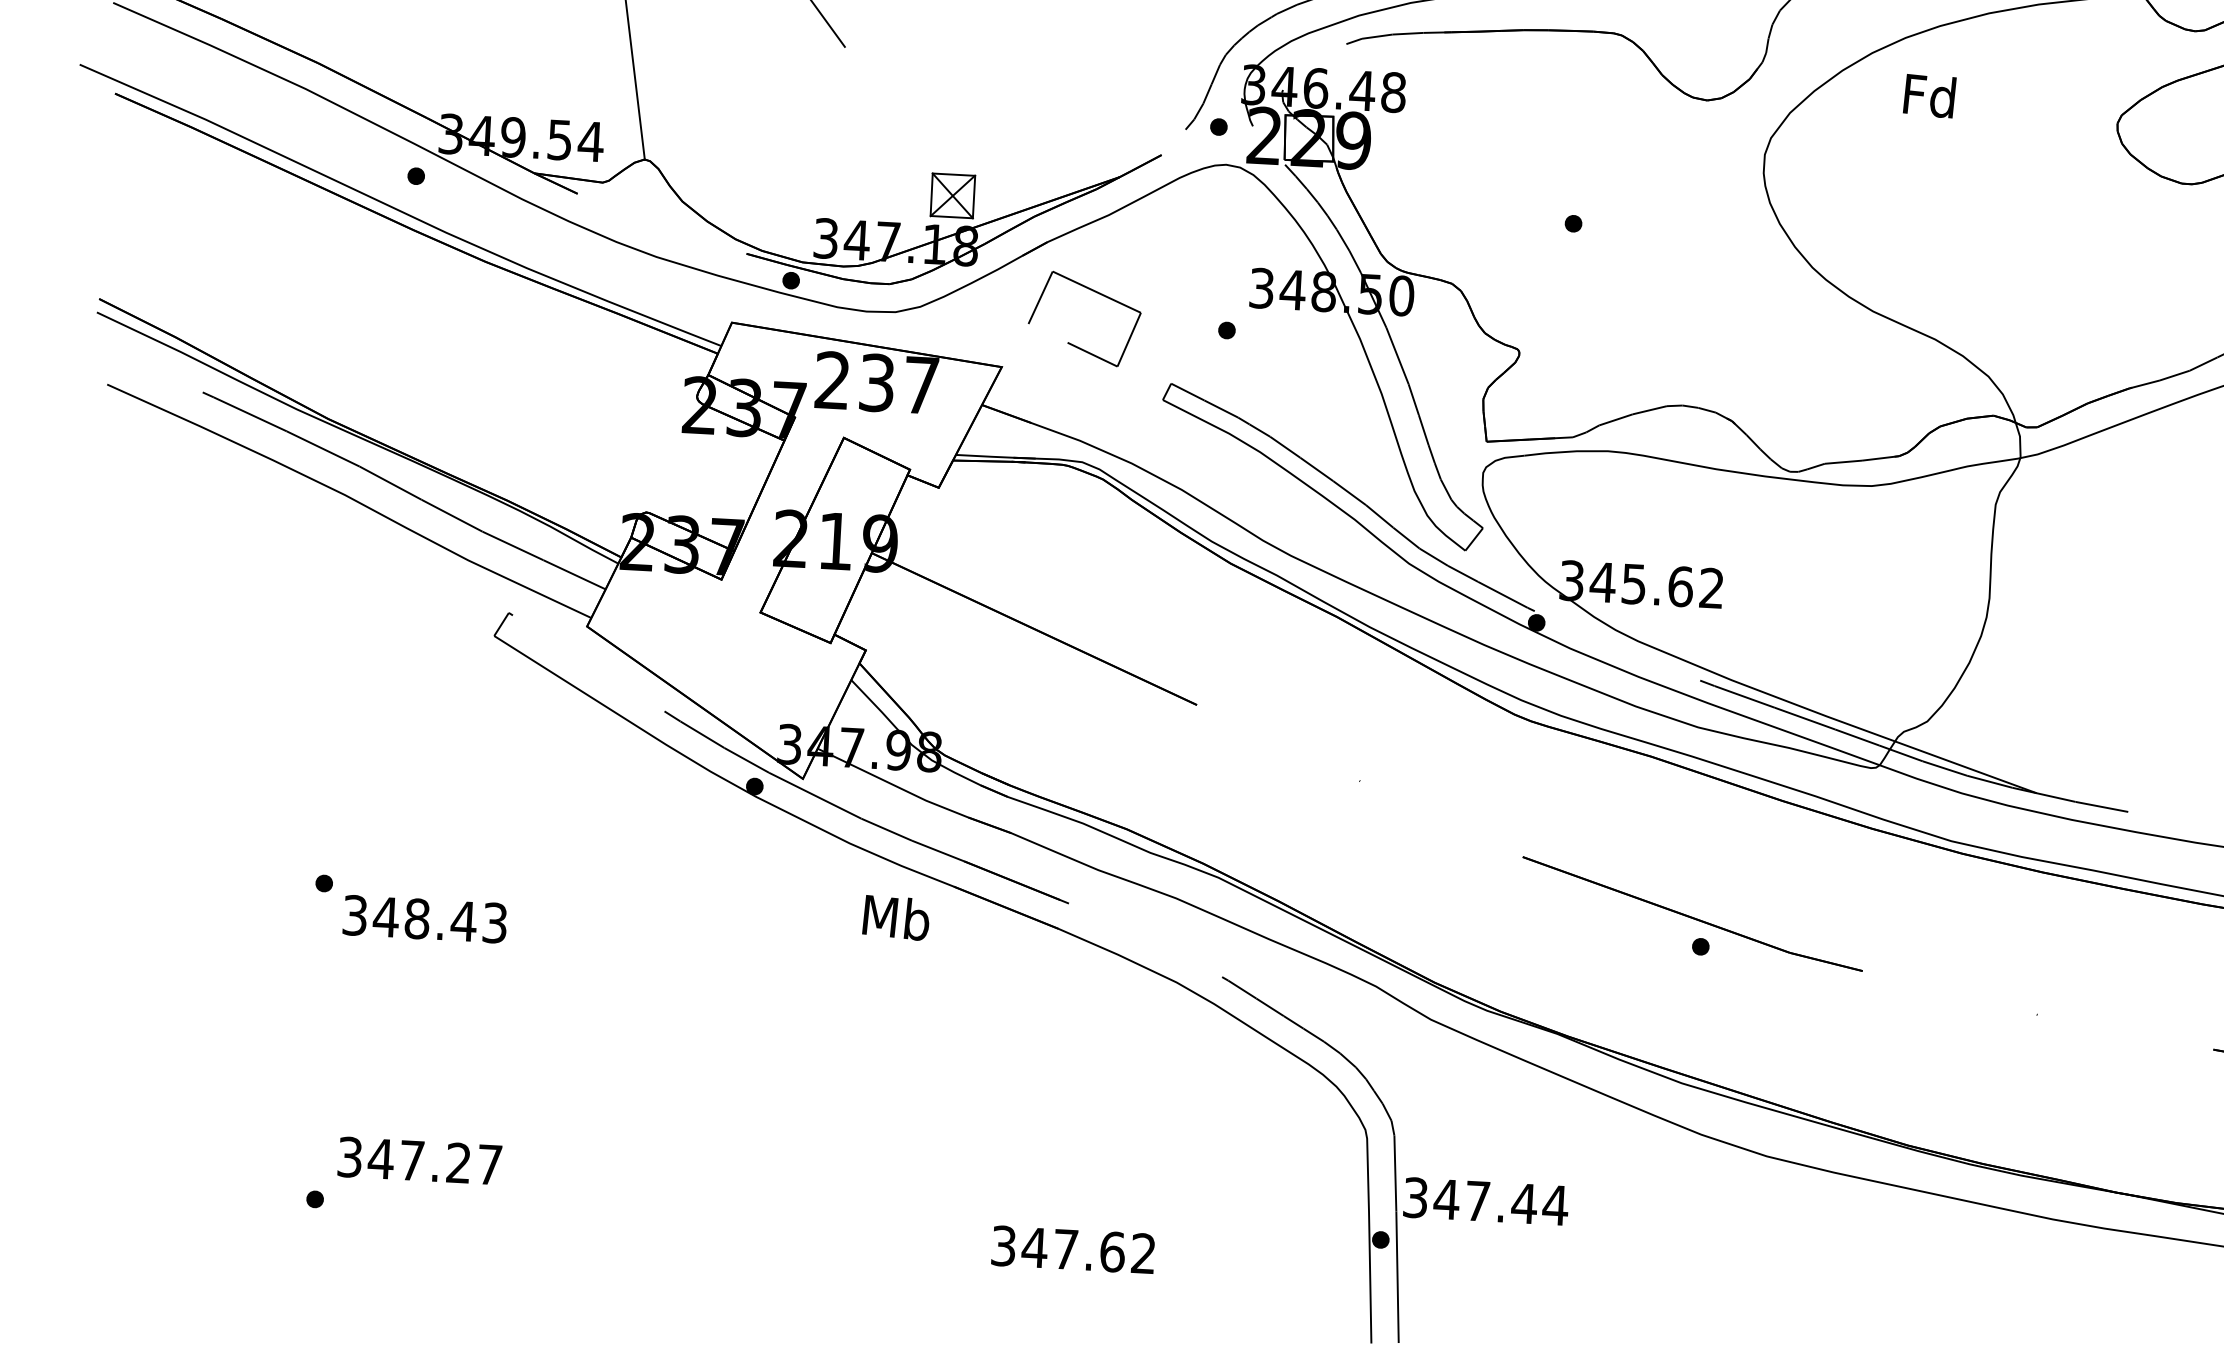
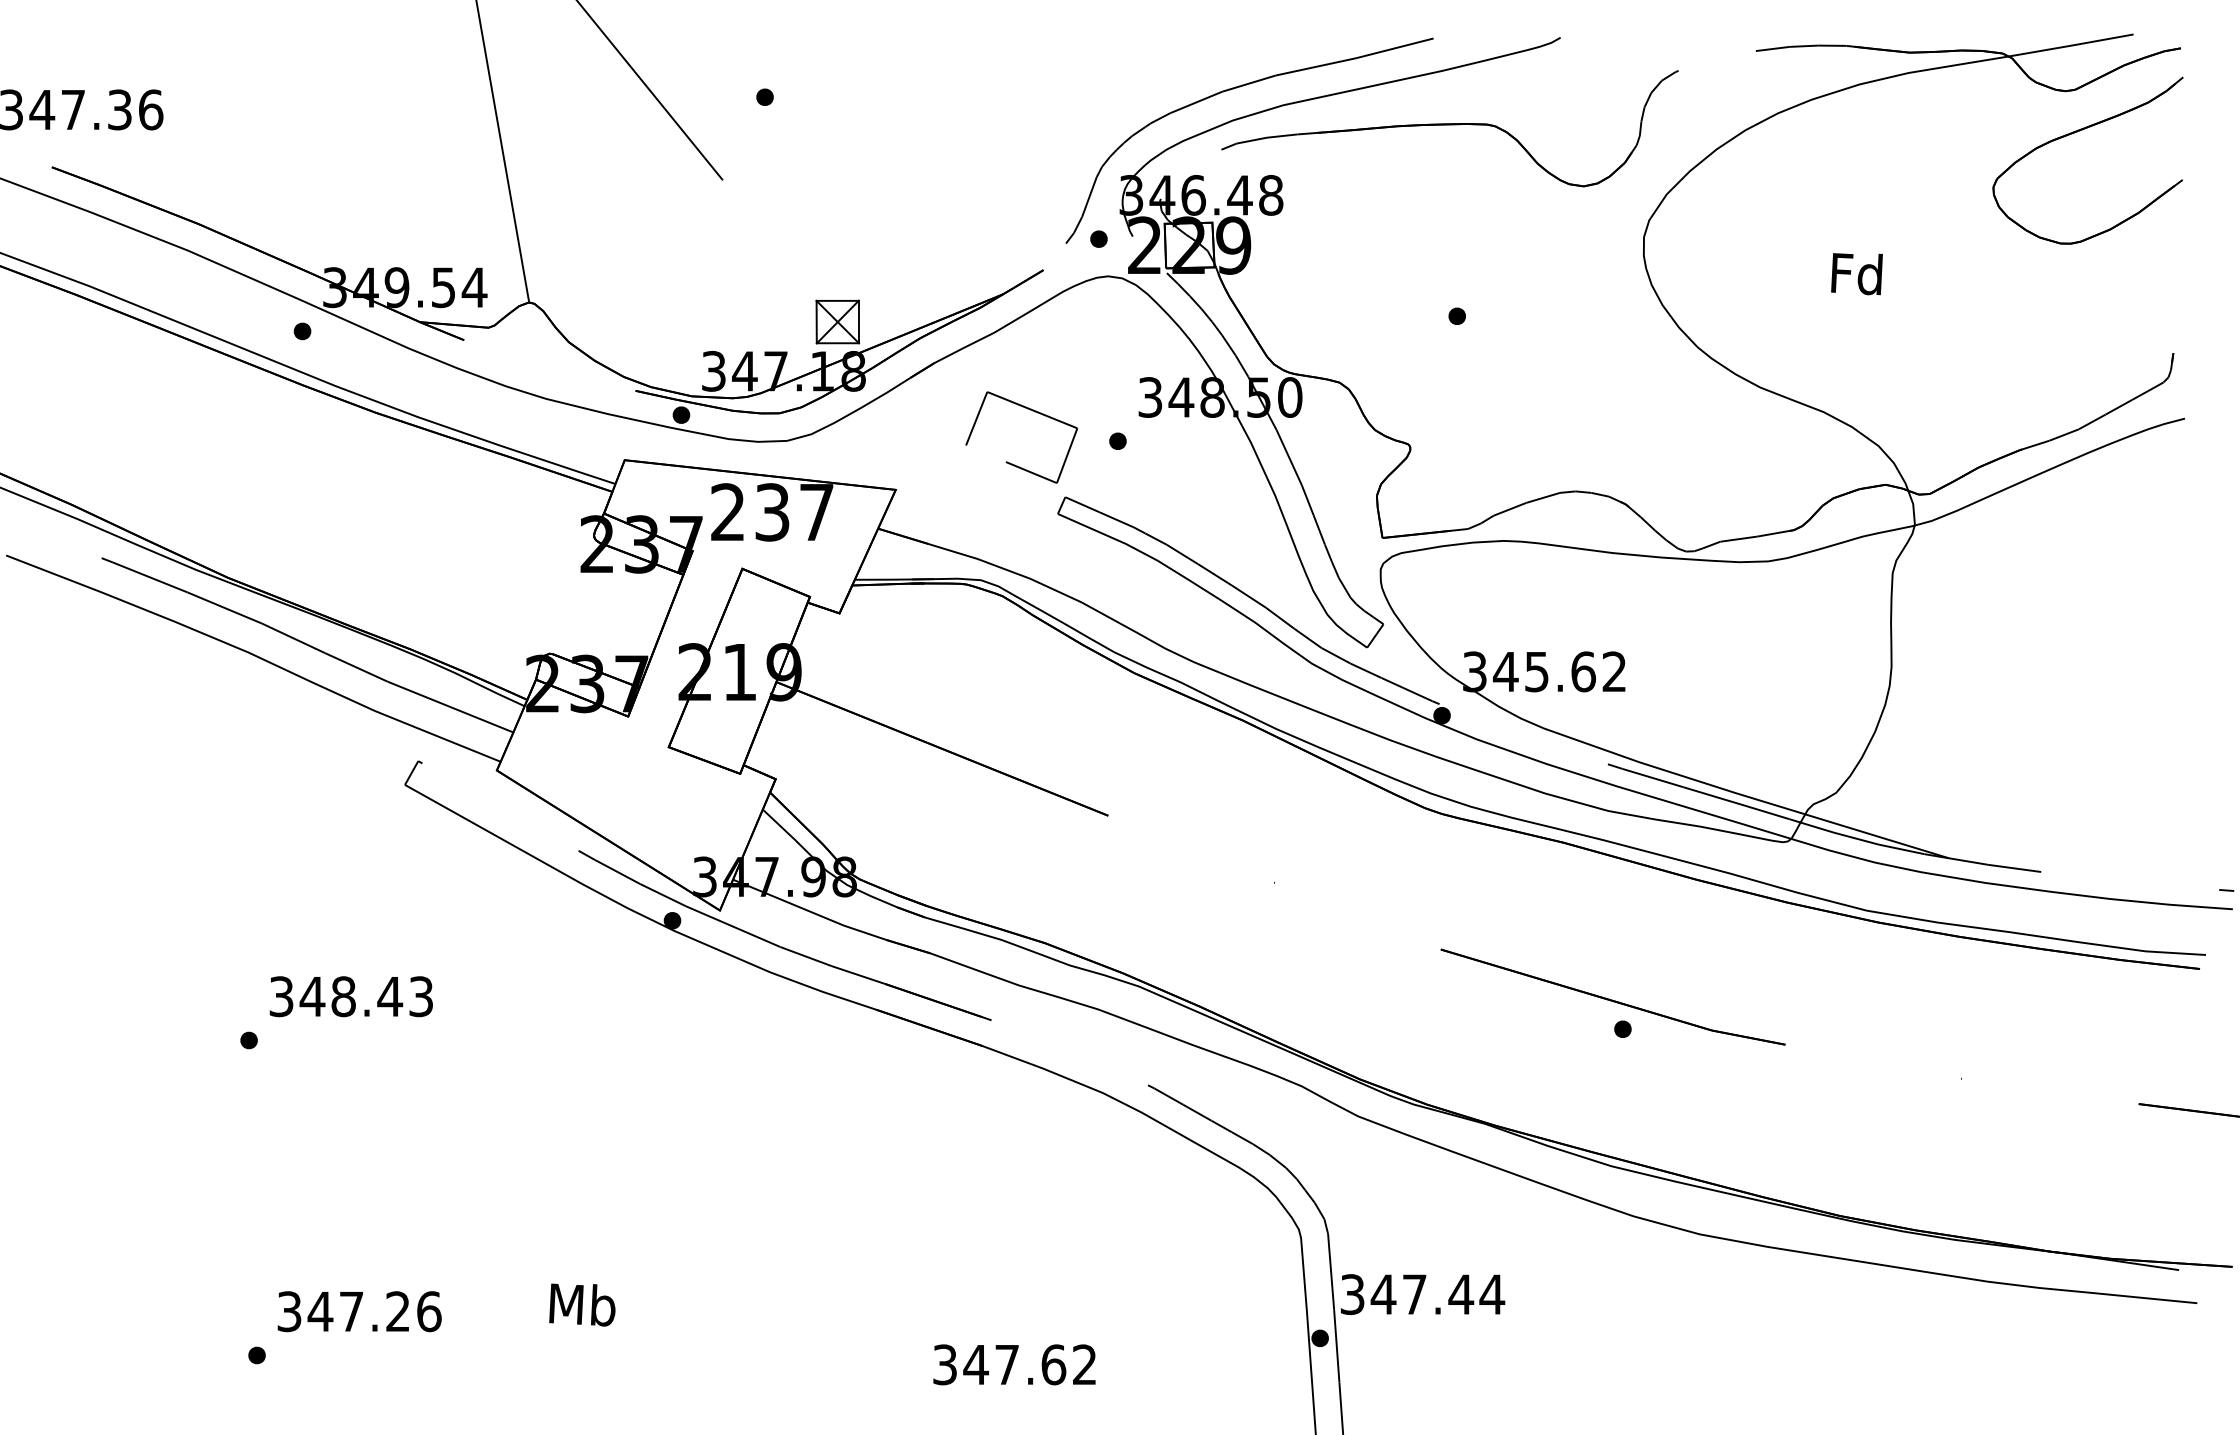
text: (1929, 96) -> (1856, 274), moved
part: (1072, 343) -> (1010, 462), moved
text: (896, 917) -> (582, 1304), moved
text: (424, 919) -> (350, 996), moved
text: (490, 1164) -> (429, 1311), 347.27 -> 347.26

